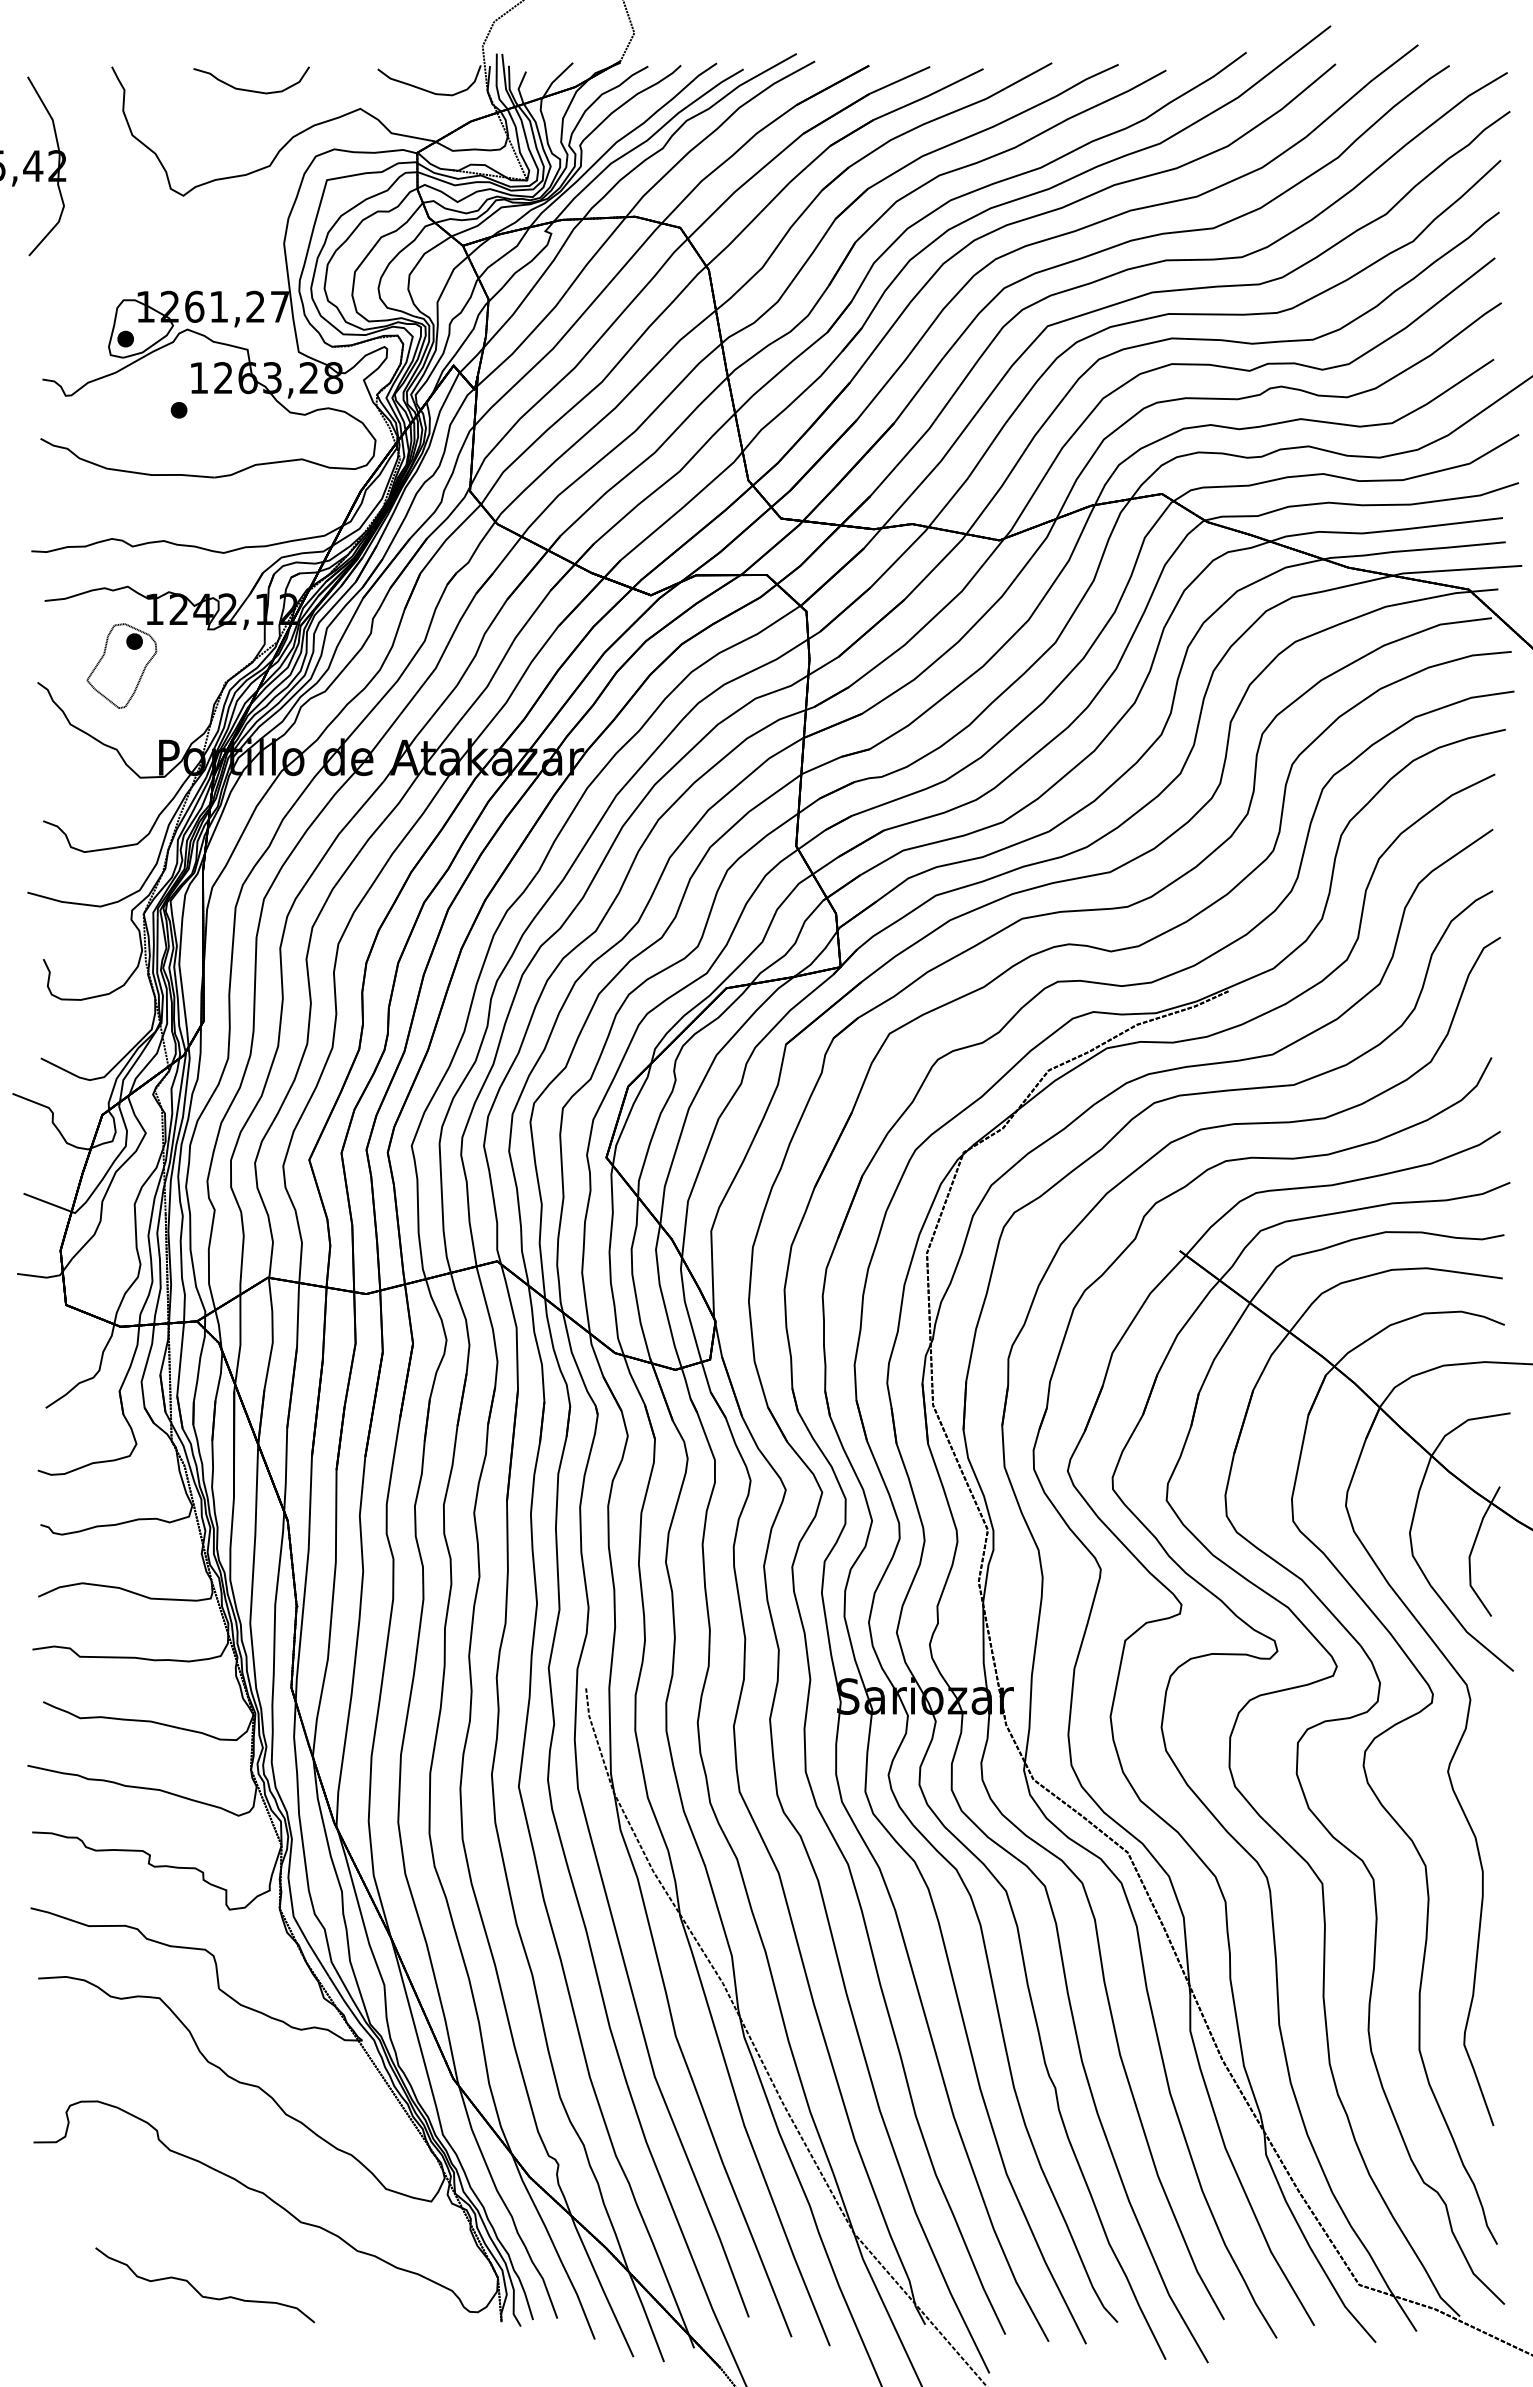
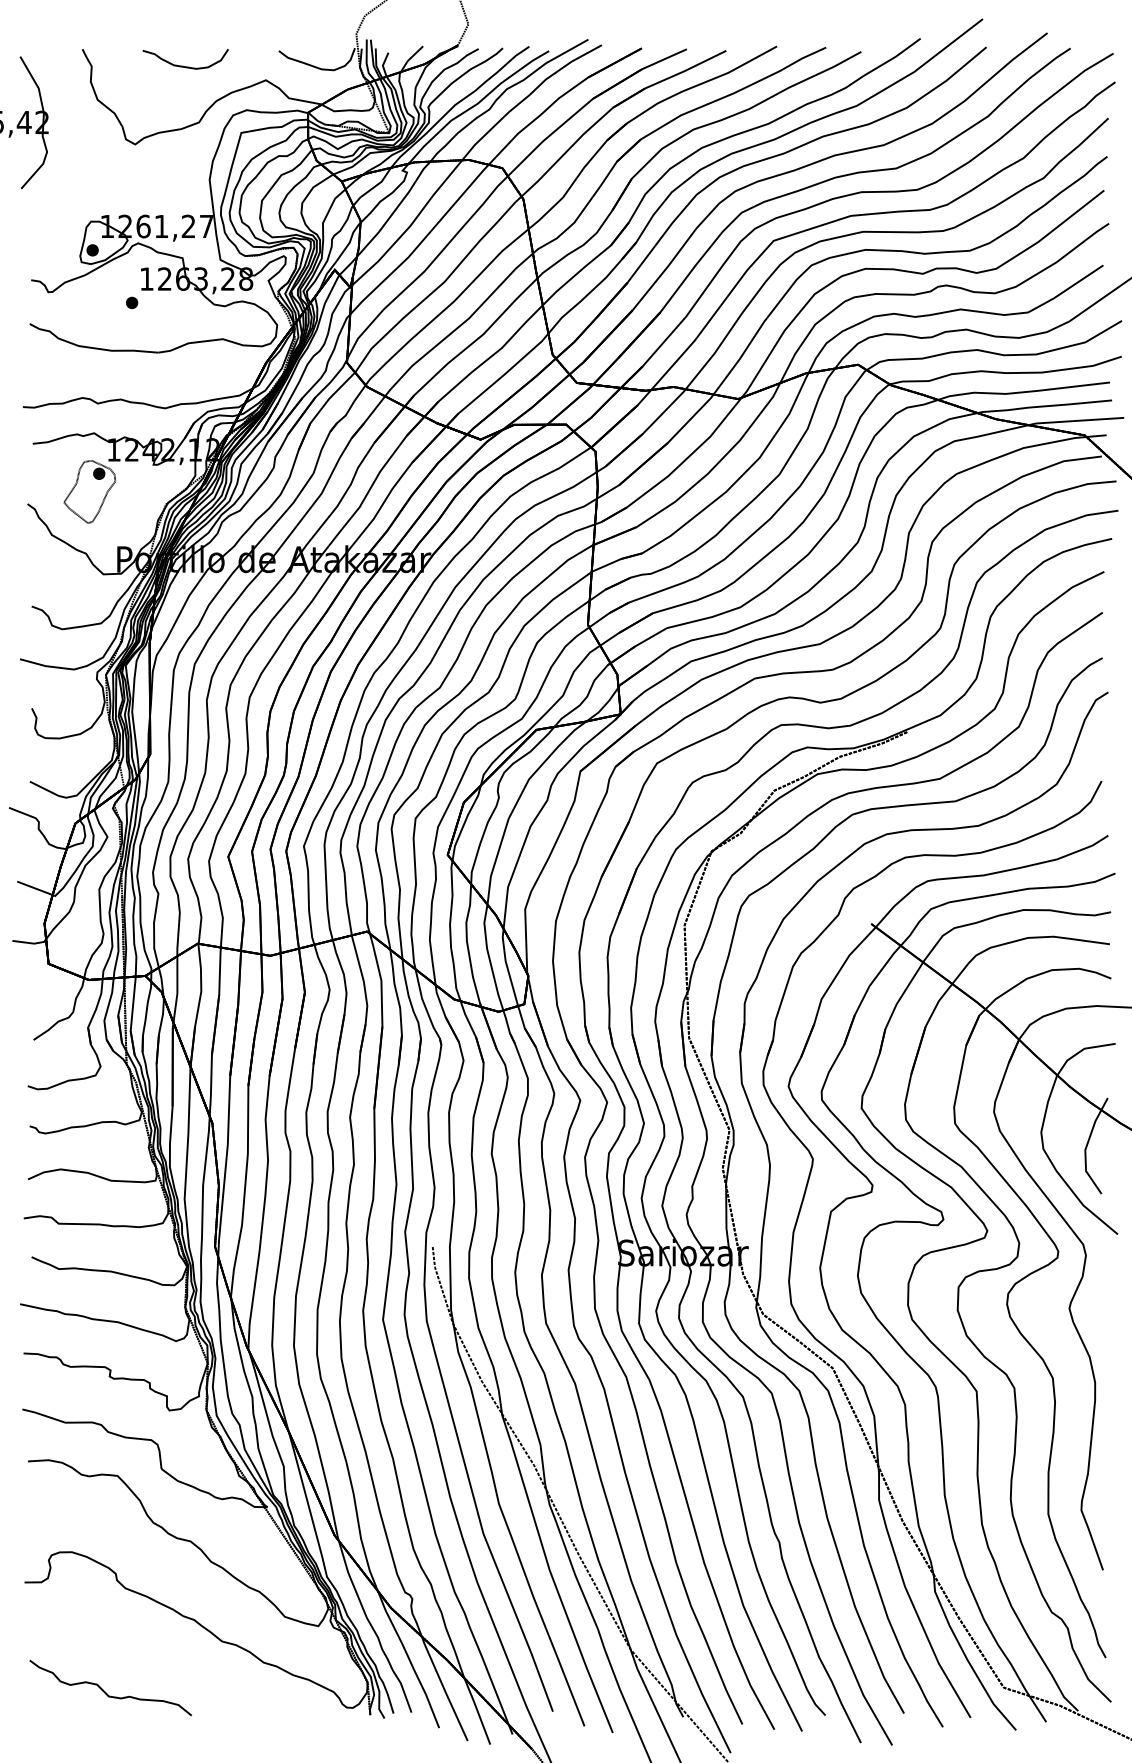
curve: (198, 2291) -> (105, 1692), moved

